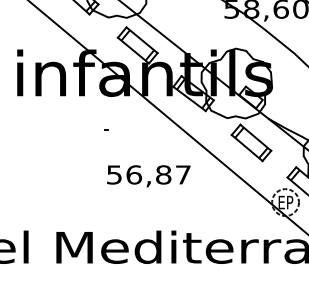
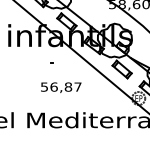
text: (149, 175) -> (61, 87), moved

